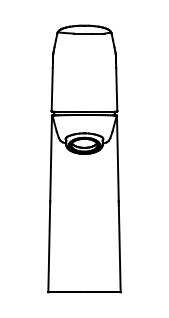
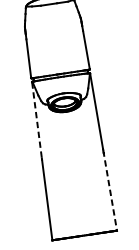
line: (51, 159) -> (37, 121), solid -> dashed
line: (119, 247) -> (109, 190), solid -> dashed

